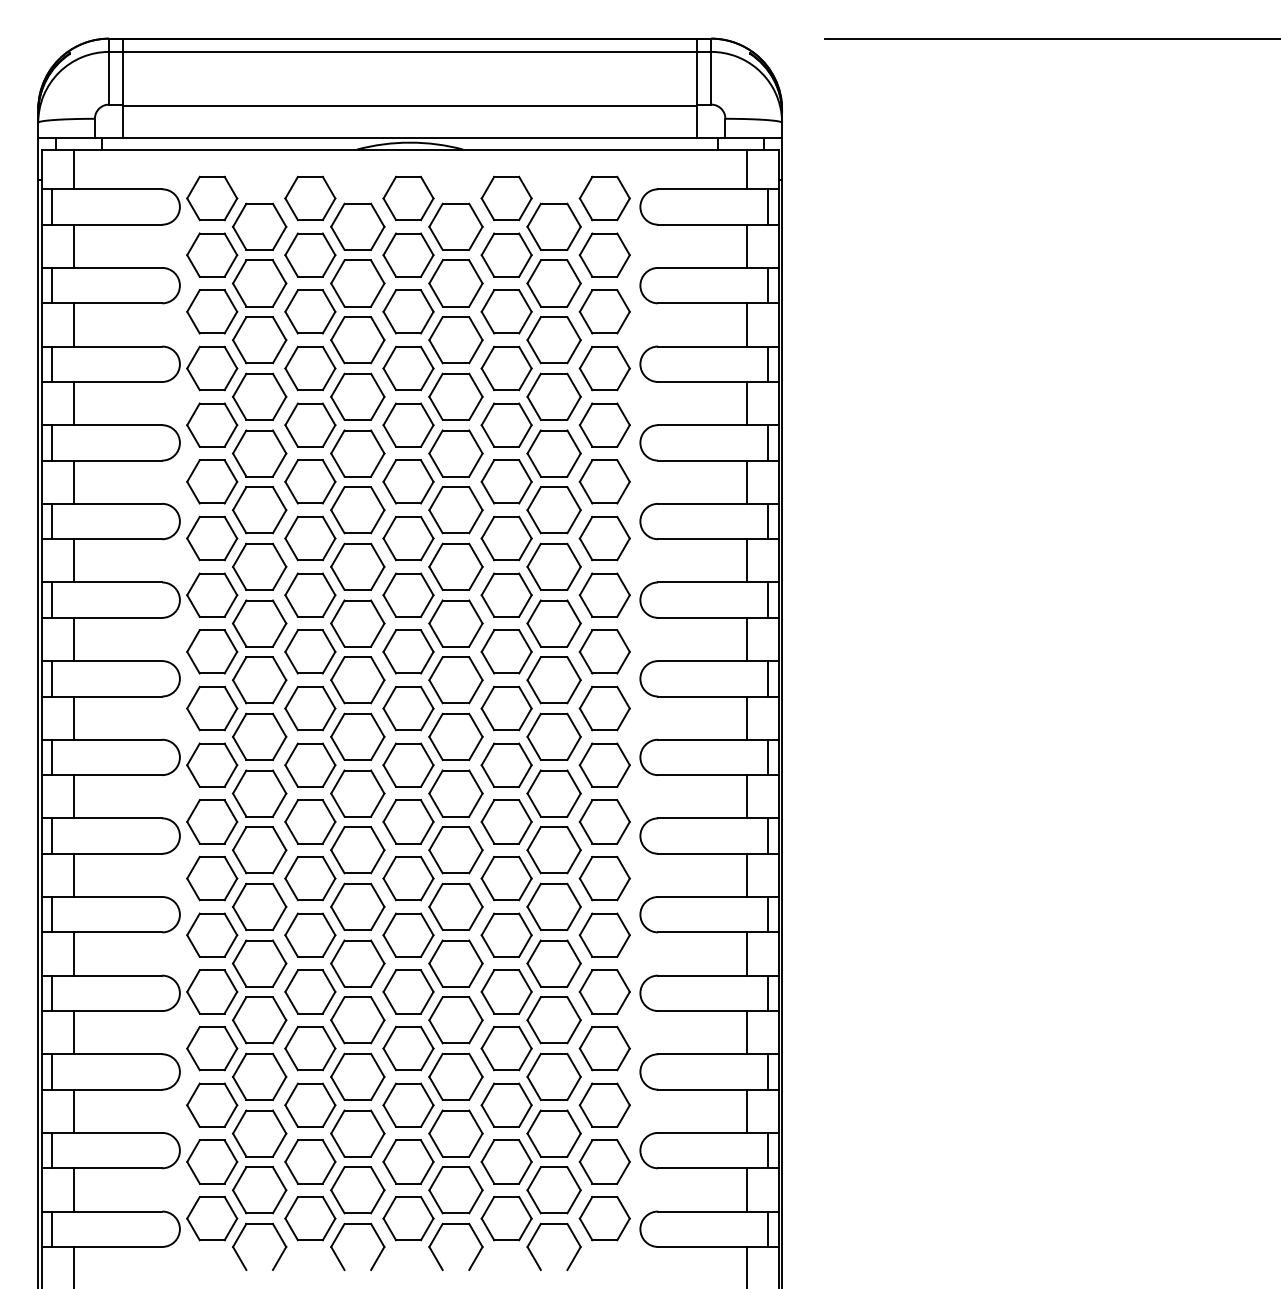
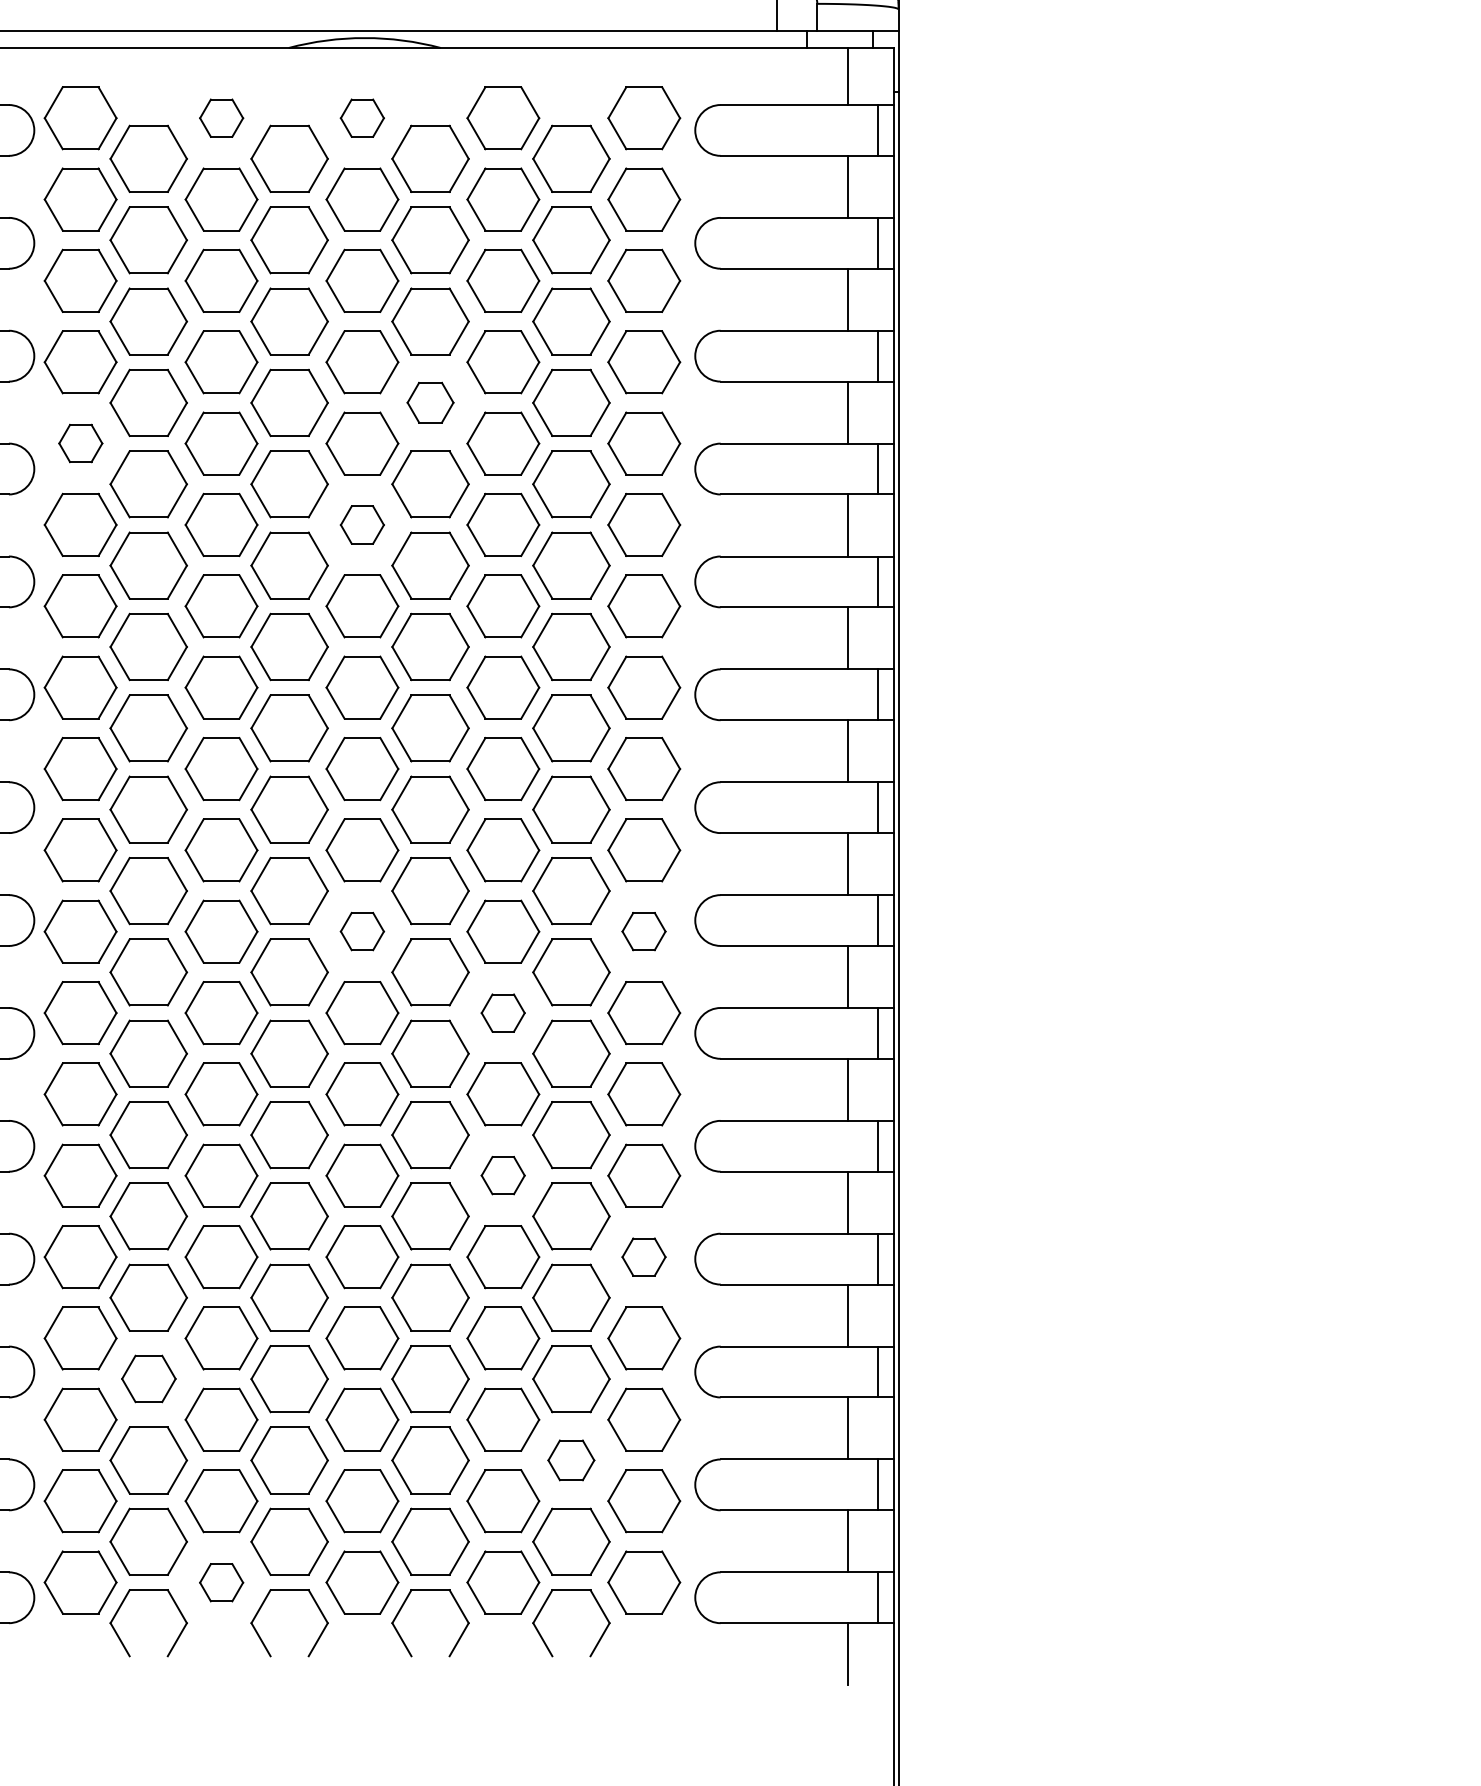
part: (310, 198) -> (221, 118), size x0.6
part: (408, 198) -> (362, 118), size x0.6
part: (455, 396) -> (429, 402), size x0.6
part: (212, 424) -> (81, 442), size x0.6
part: (408, 481) -> (362, 524), size x0.6
part: (408, 764) -> (362, 930), size x0.6
part: (604, 764) -> (643, 930), size x0.6
part: (506, 821) -> (503, 1012), size x0.6
part: (506, 934) -> (503, 1174), size x0.6
part: (604, 991) -> (643, 1256), size x0.6
part: (259, 1076) -> (148, 1378), size x0.7
part: (553, 1133) -> (570, 1460), size x0.6
part: (310, 1218) -> (221, 1582), size x0.6

